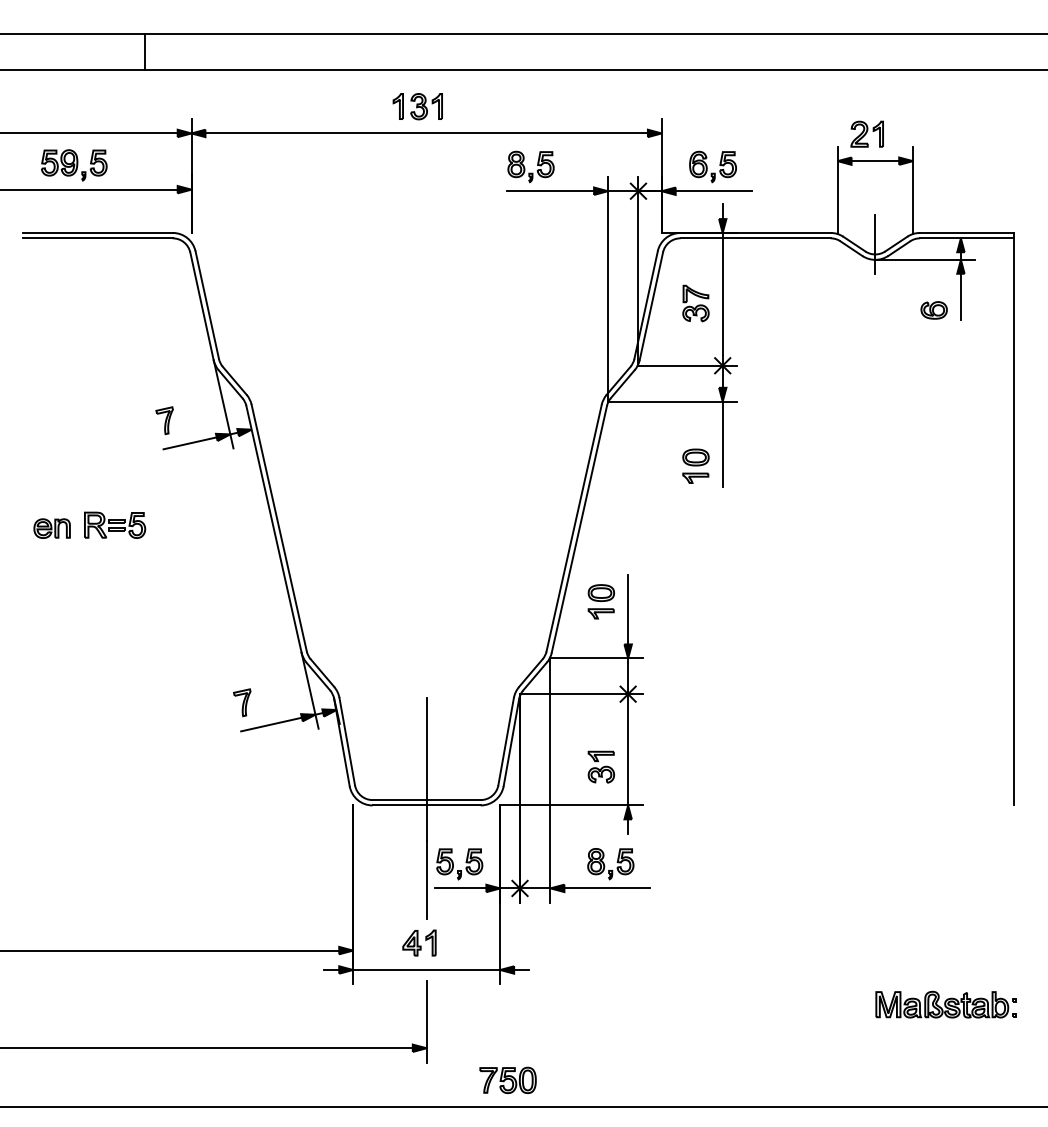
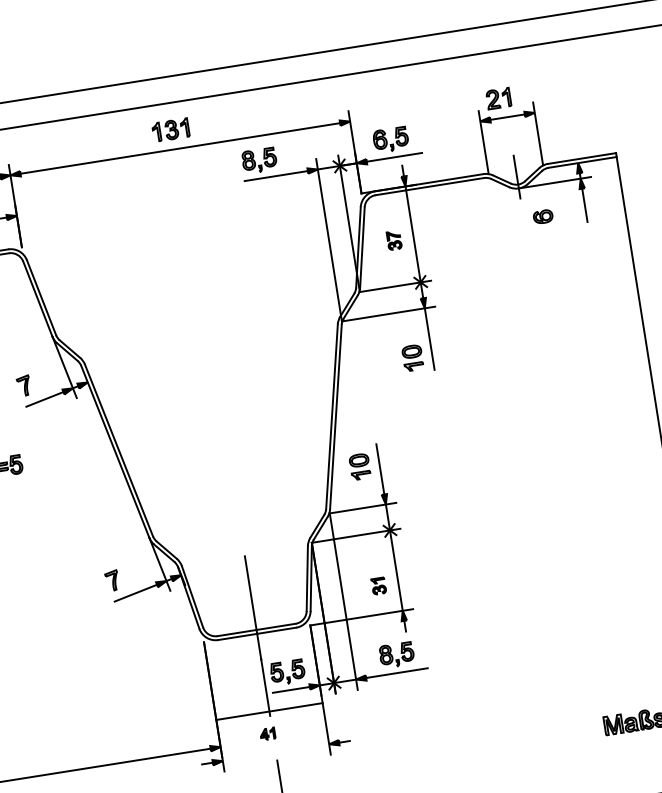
part: (695, 303) -> (393, 240), size x0.7
part: (933, 310) -> (542, 216), moved
part: (600, 766) -> (378, 585), size x0.7
part: (419, 942) -> (267, 733), size x0.6
line: (426, 970) -> (269, 711), moved

